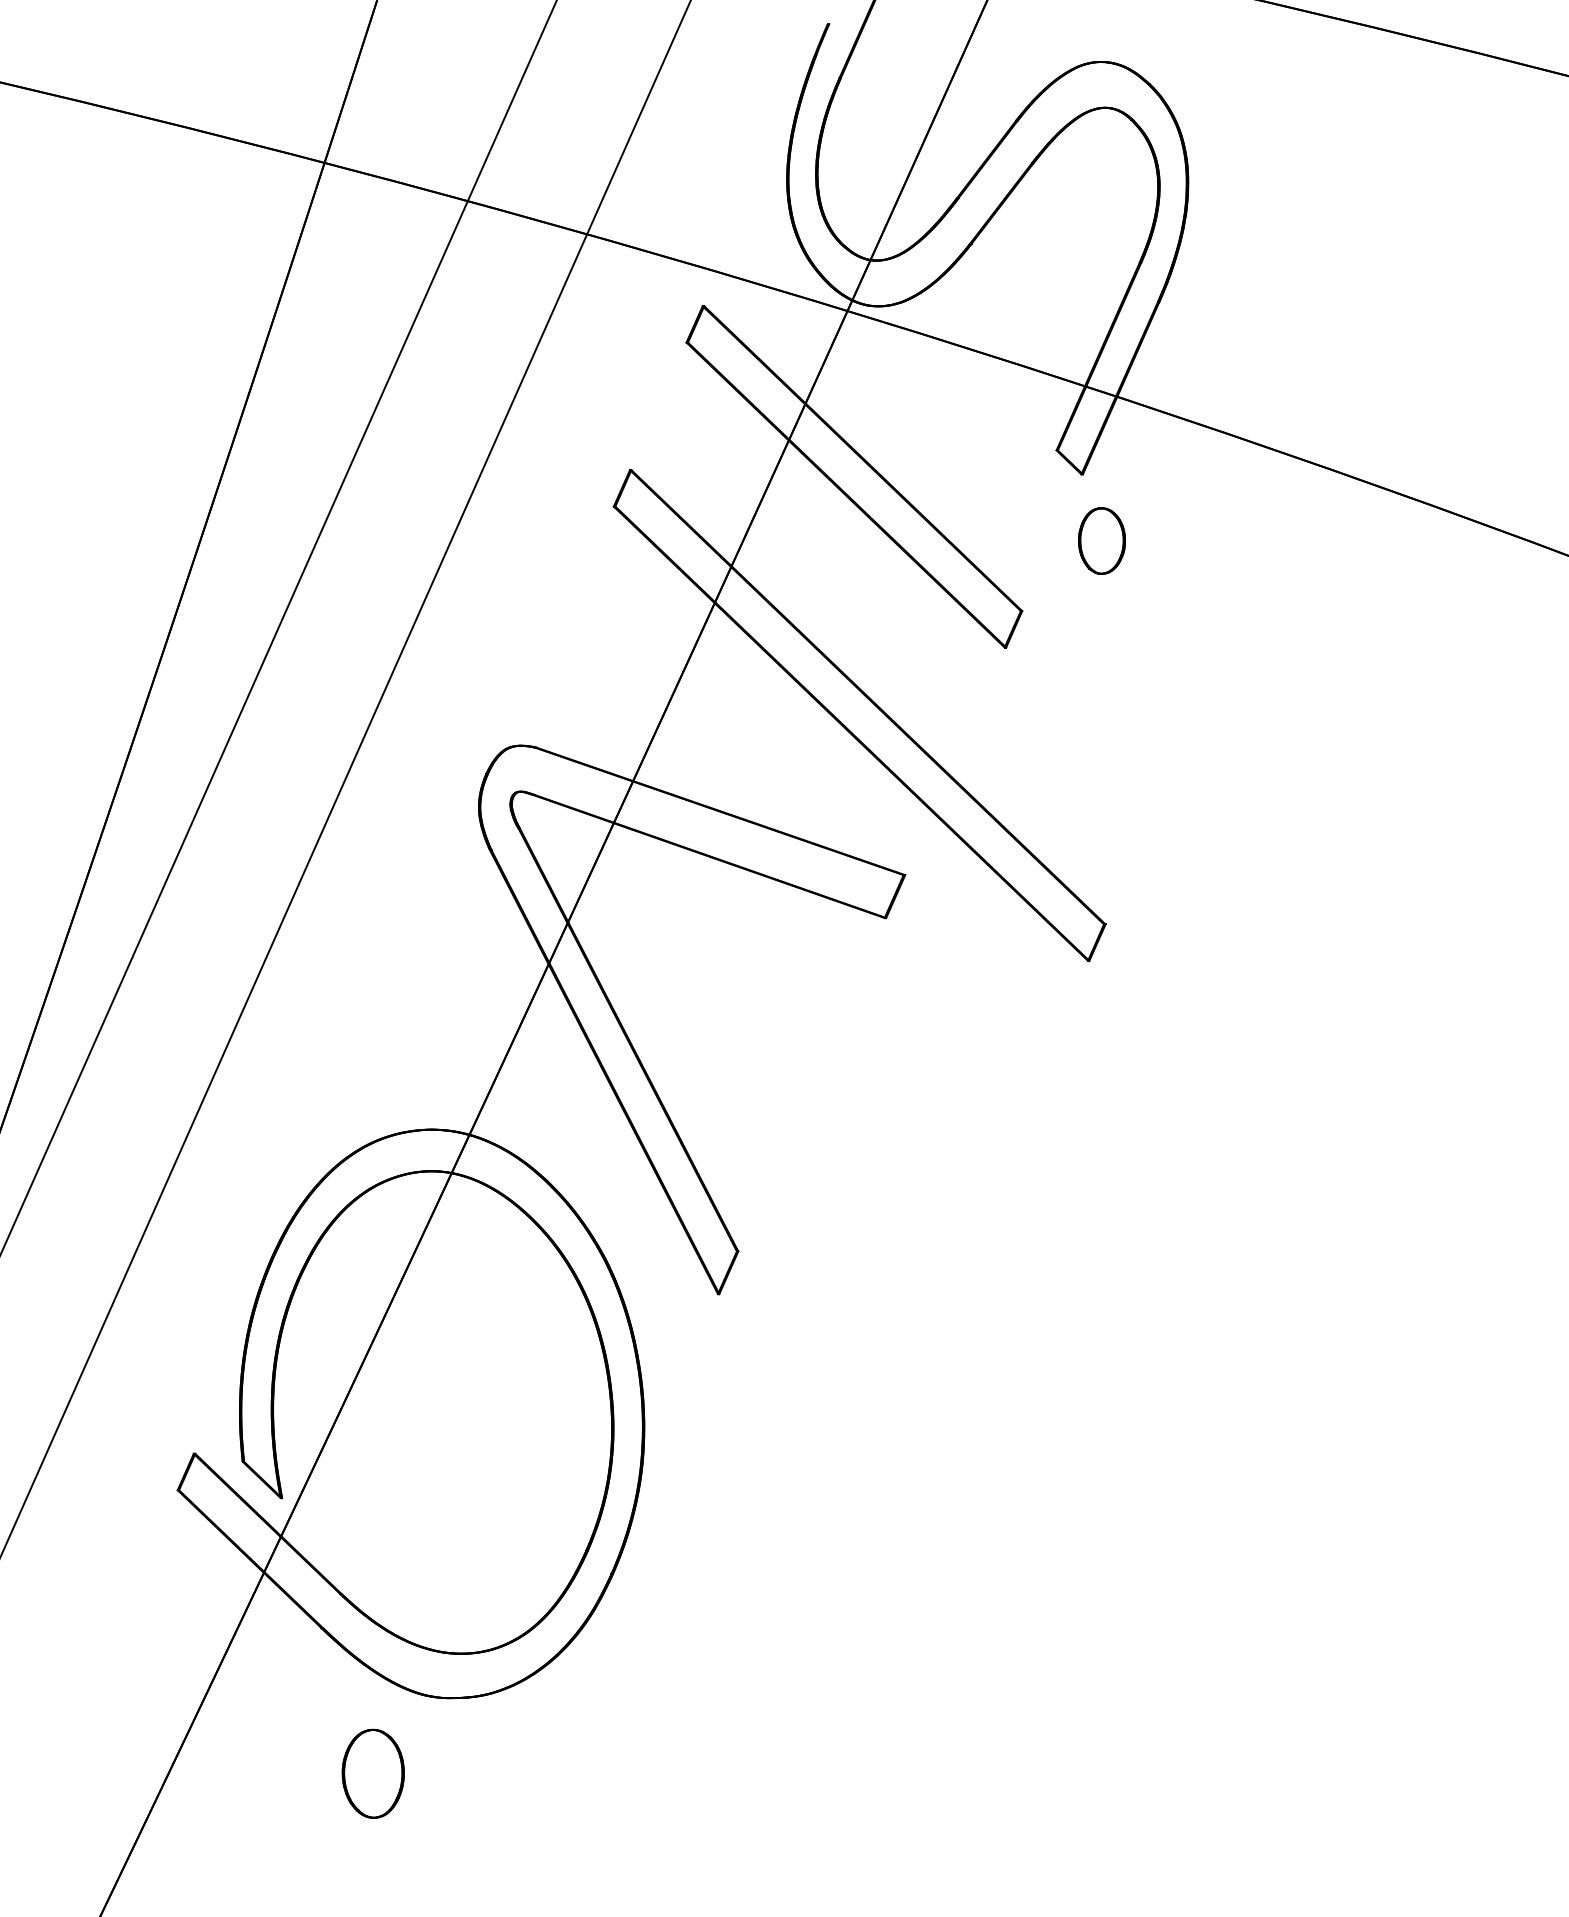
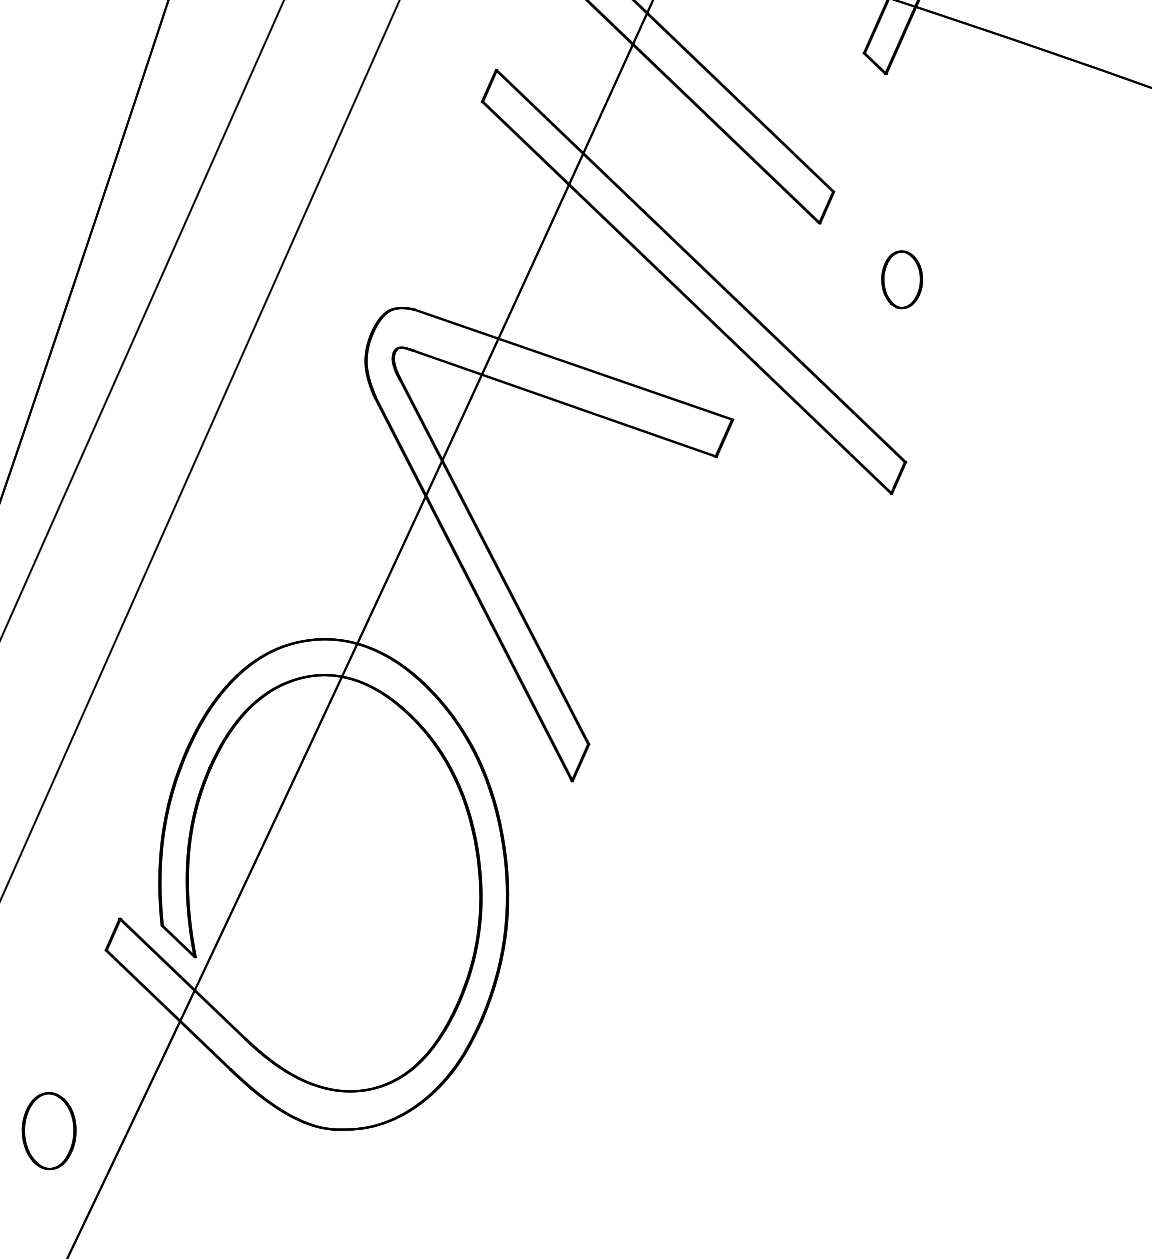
part: (1101, 540) -> (901, 279), moved
part: (372, 1773) -> (48, 1130), moved

